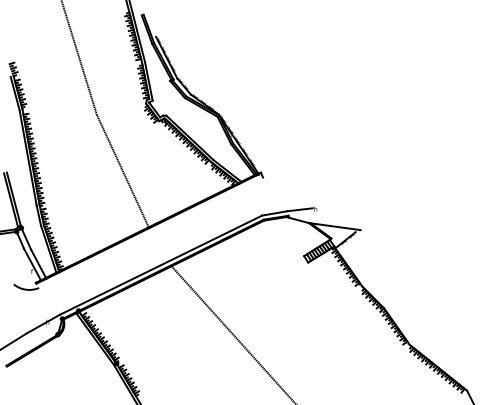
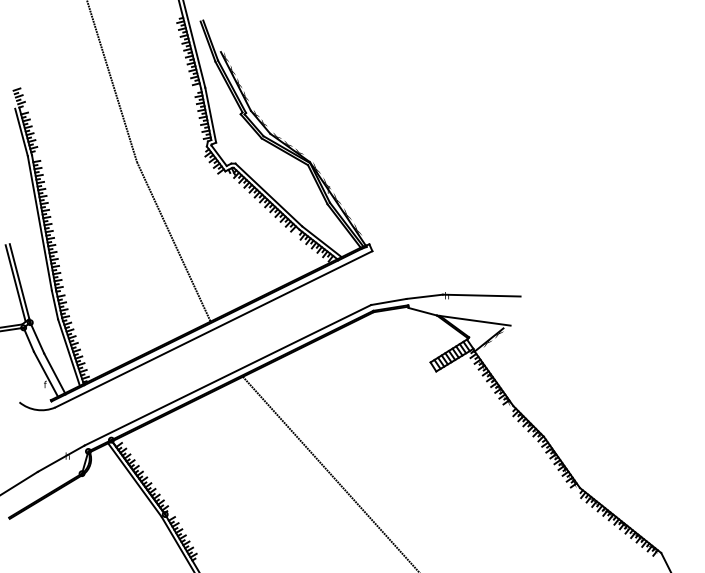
line: (340, 208) -> (481, 295), added
line: (150, 232) -> (213, 329), added

